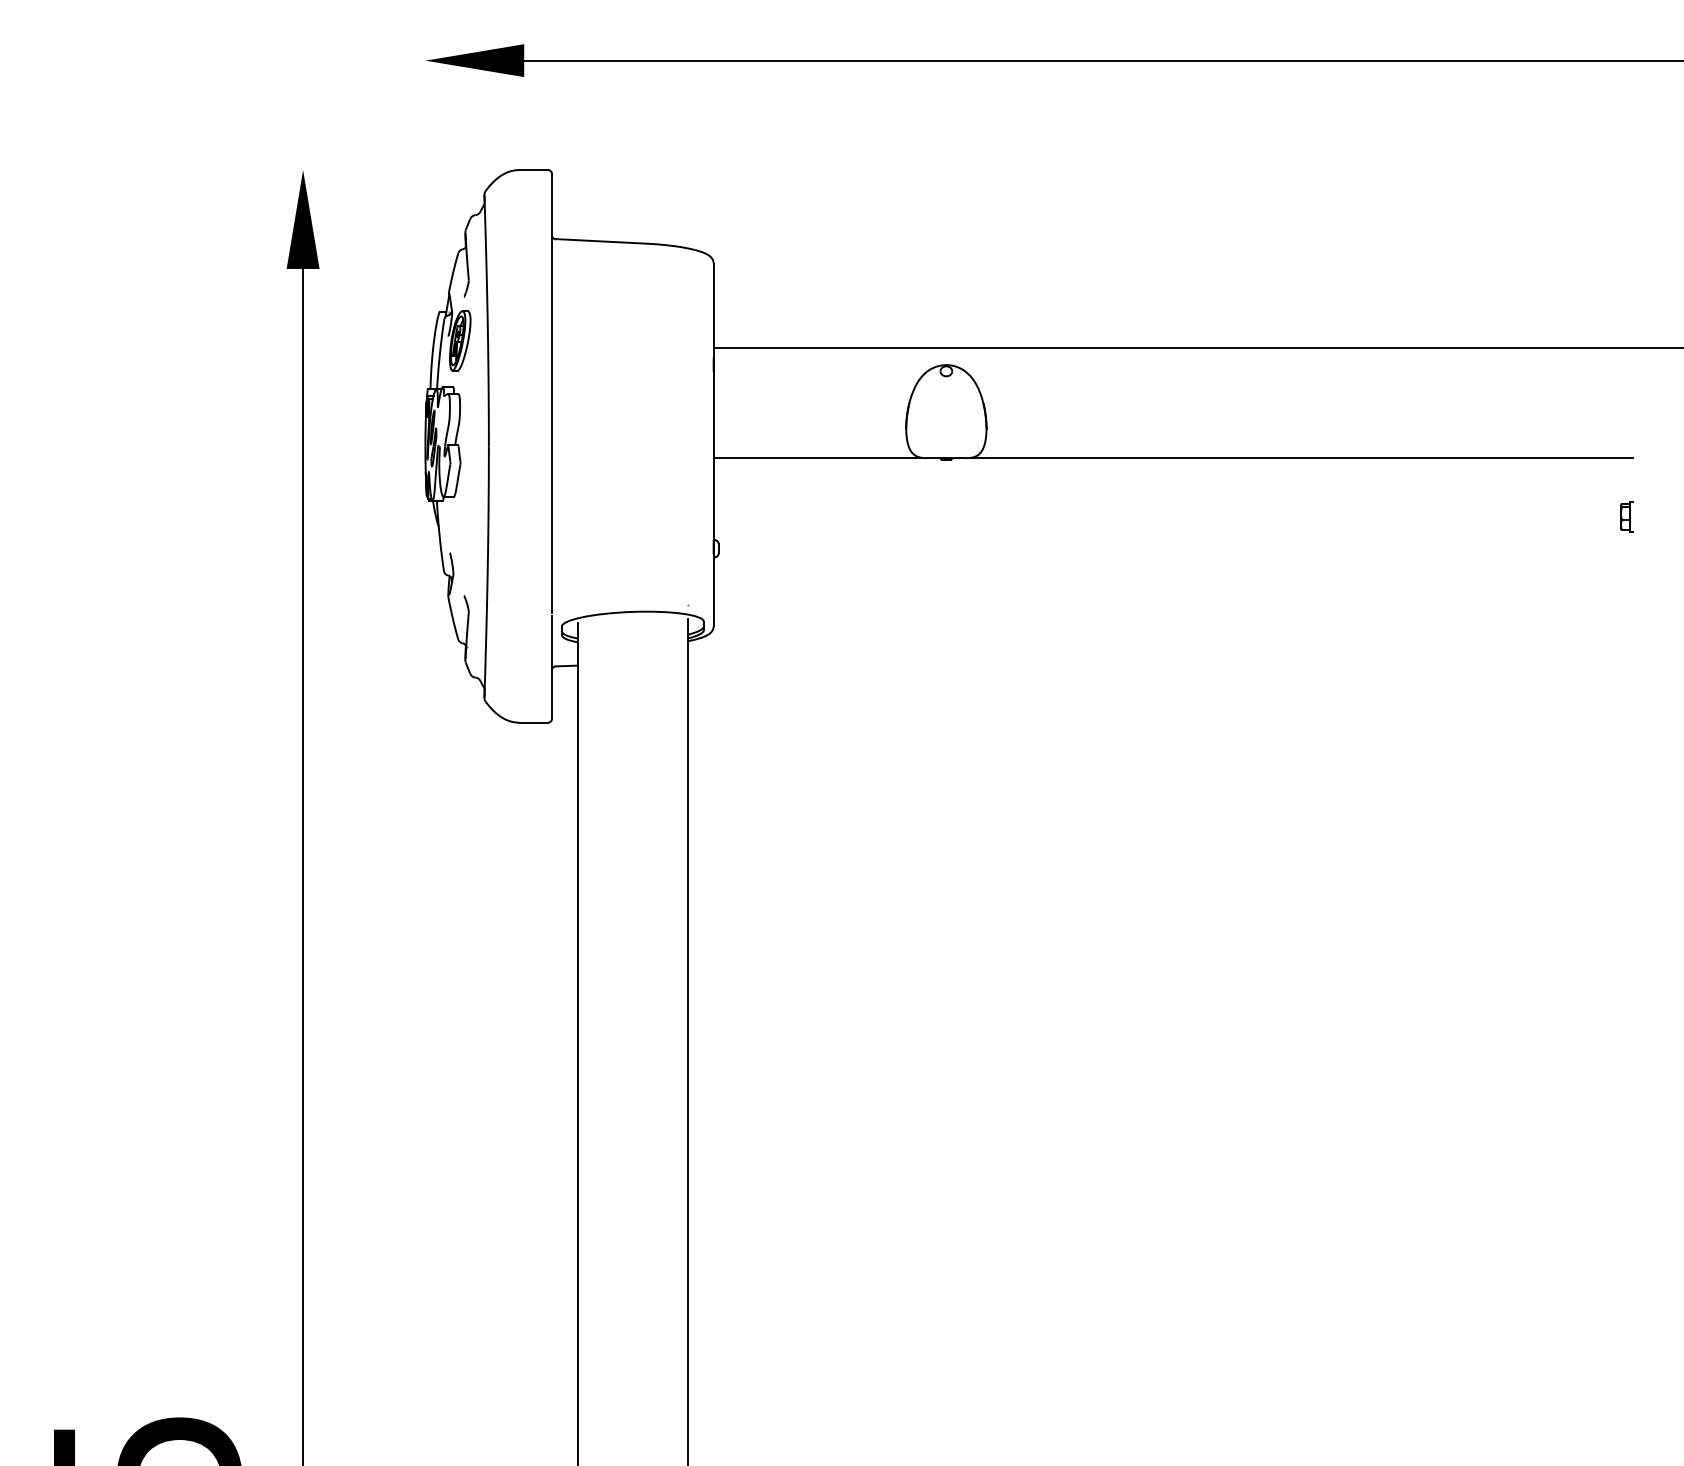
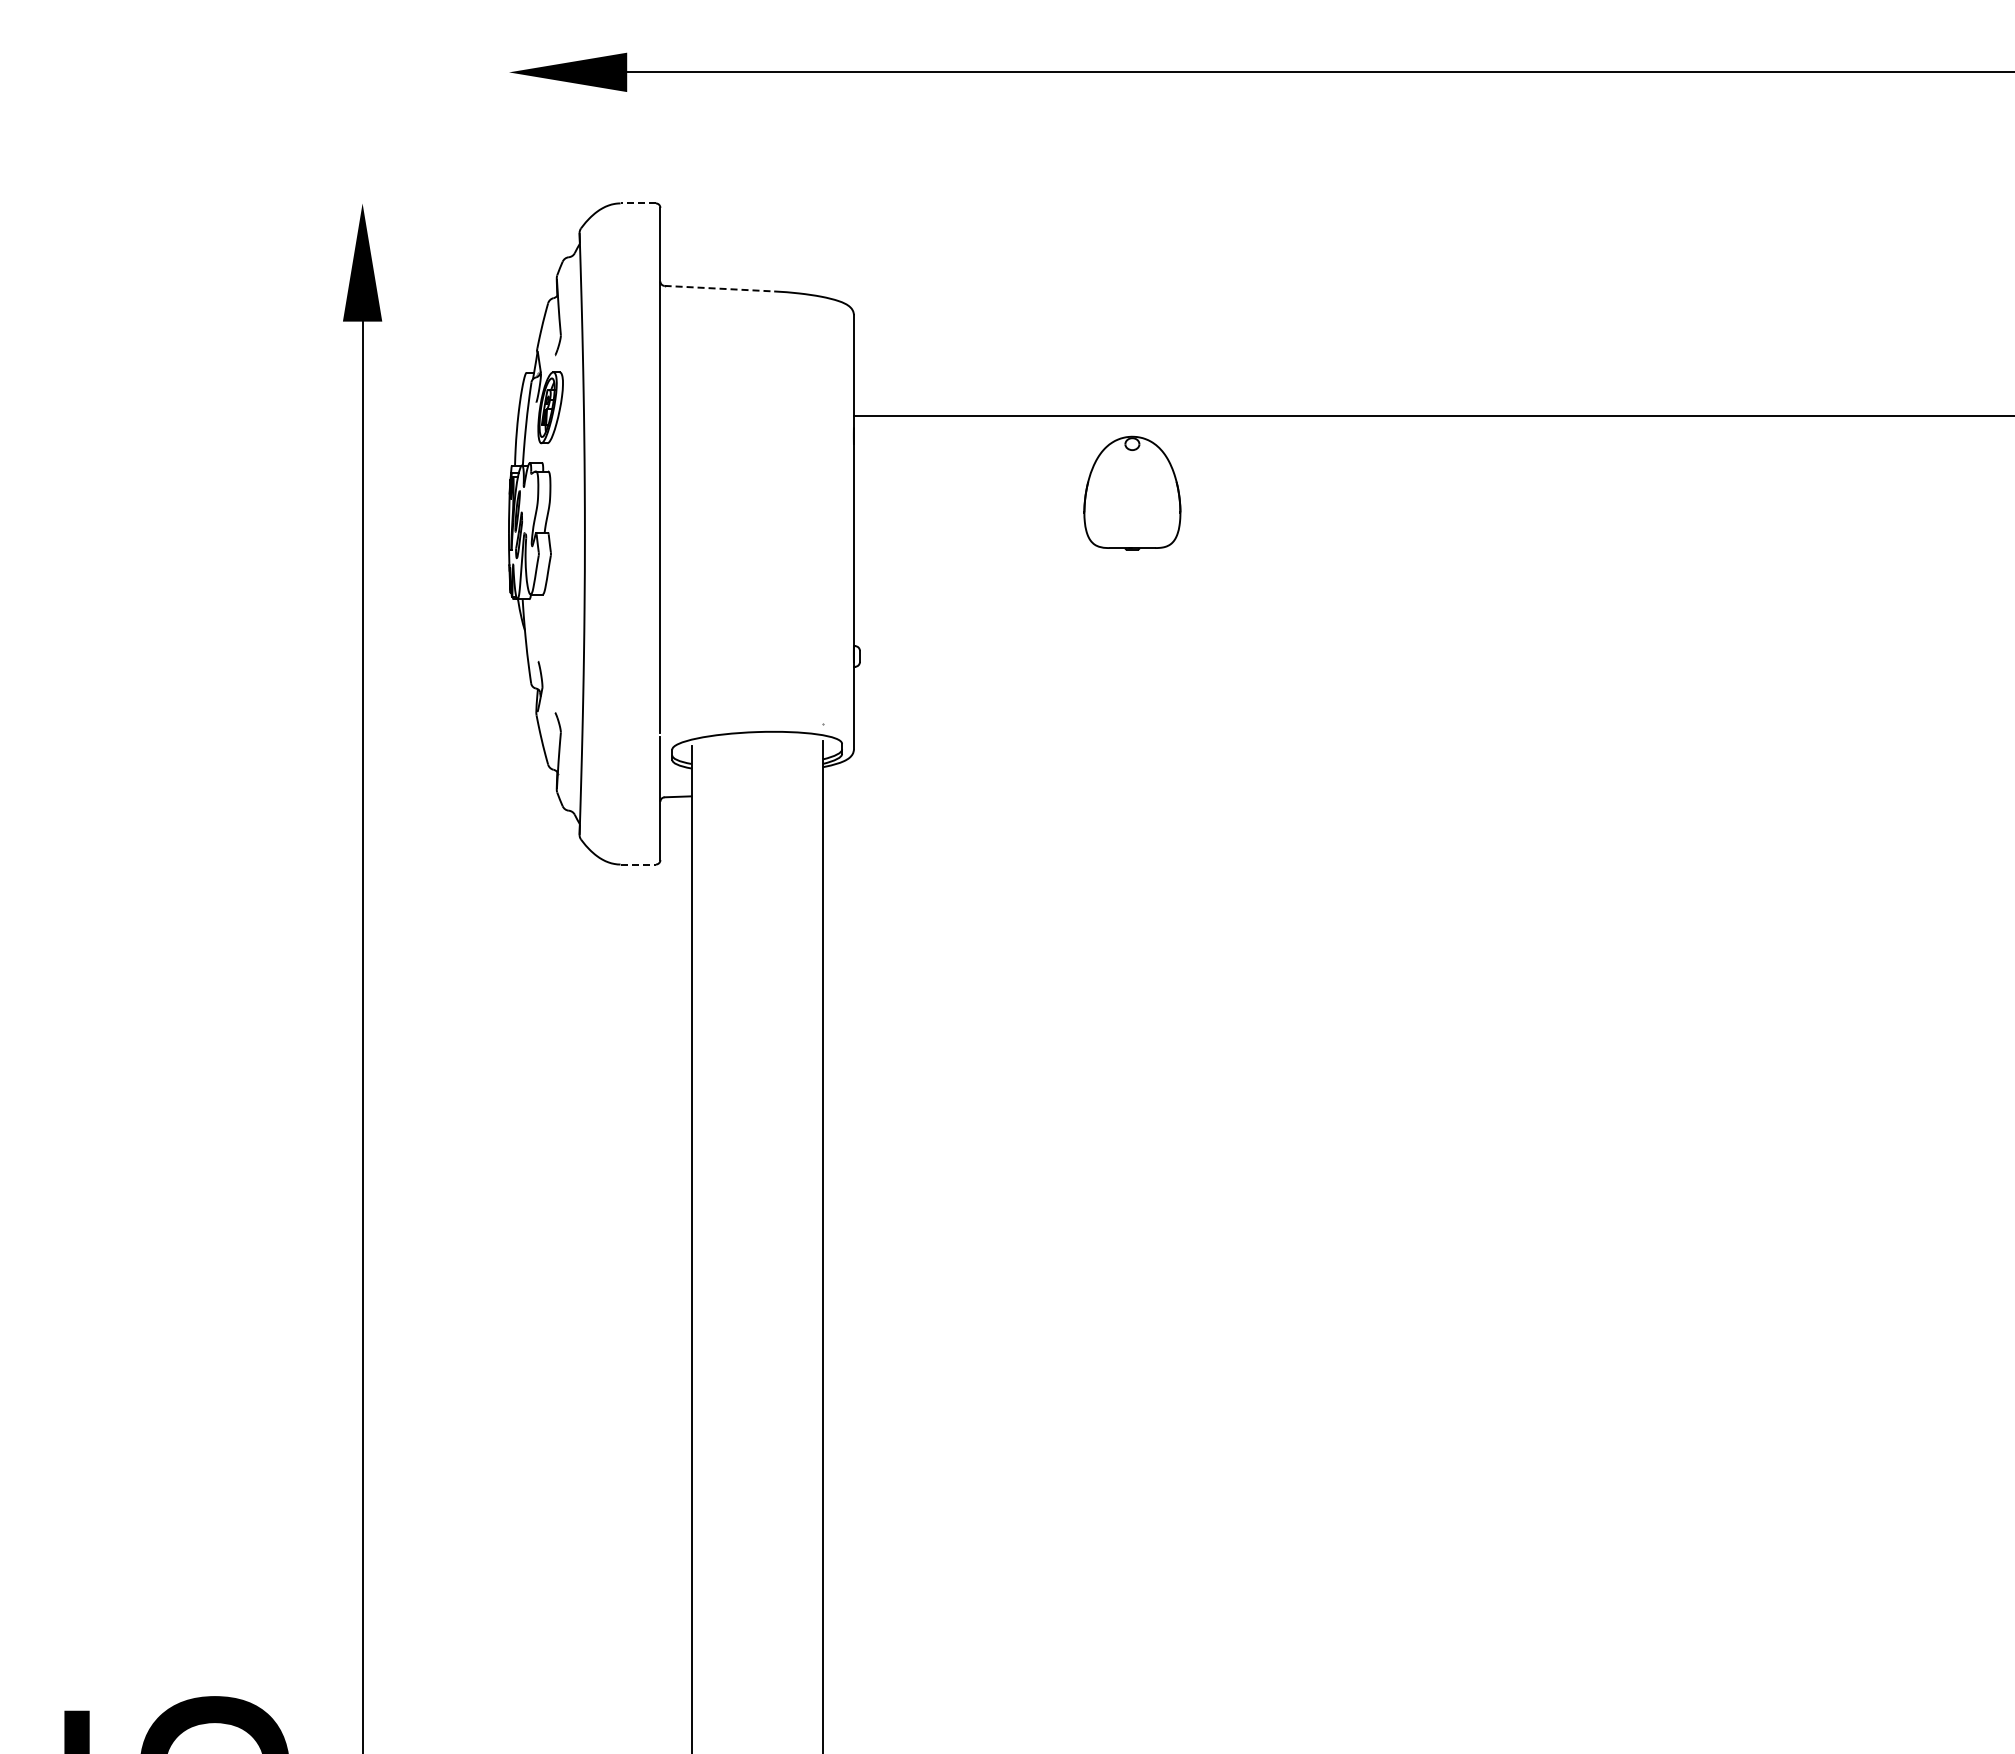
line: (533, 170) -> (638, 203), solid -> dashed
line: (601, 241) -> (719, 288), solid -> dashed
line: (816, 457) -> (977, 547), removed
line: (1302, 457) -> (1558, 547), removed
part: (1626, 516) -> (1946, 618), removed
line: (533, 722) -> (638, 864), solid -> dashed

